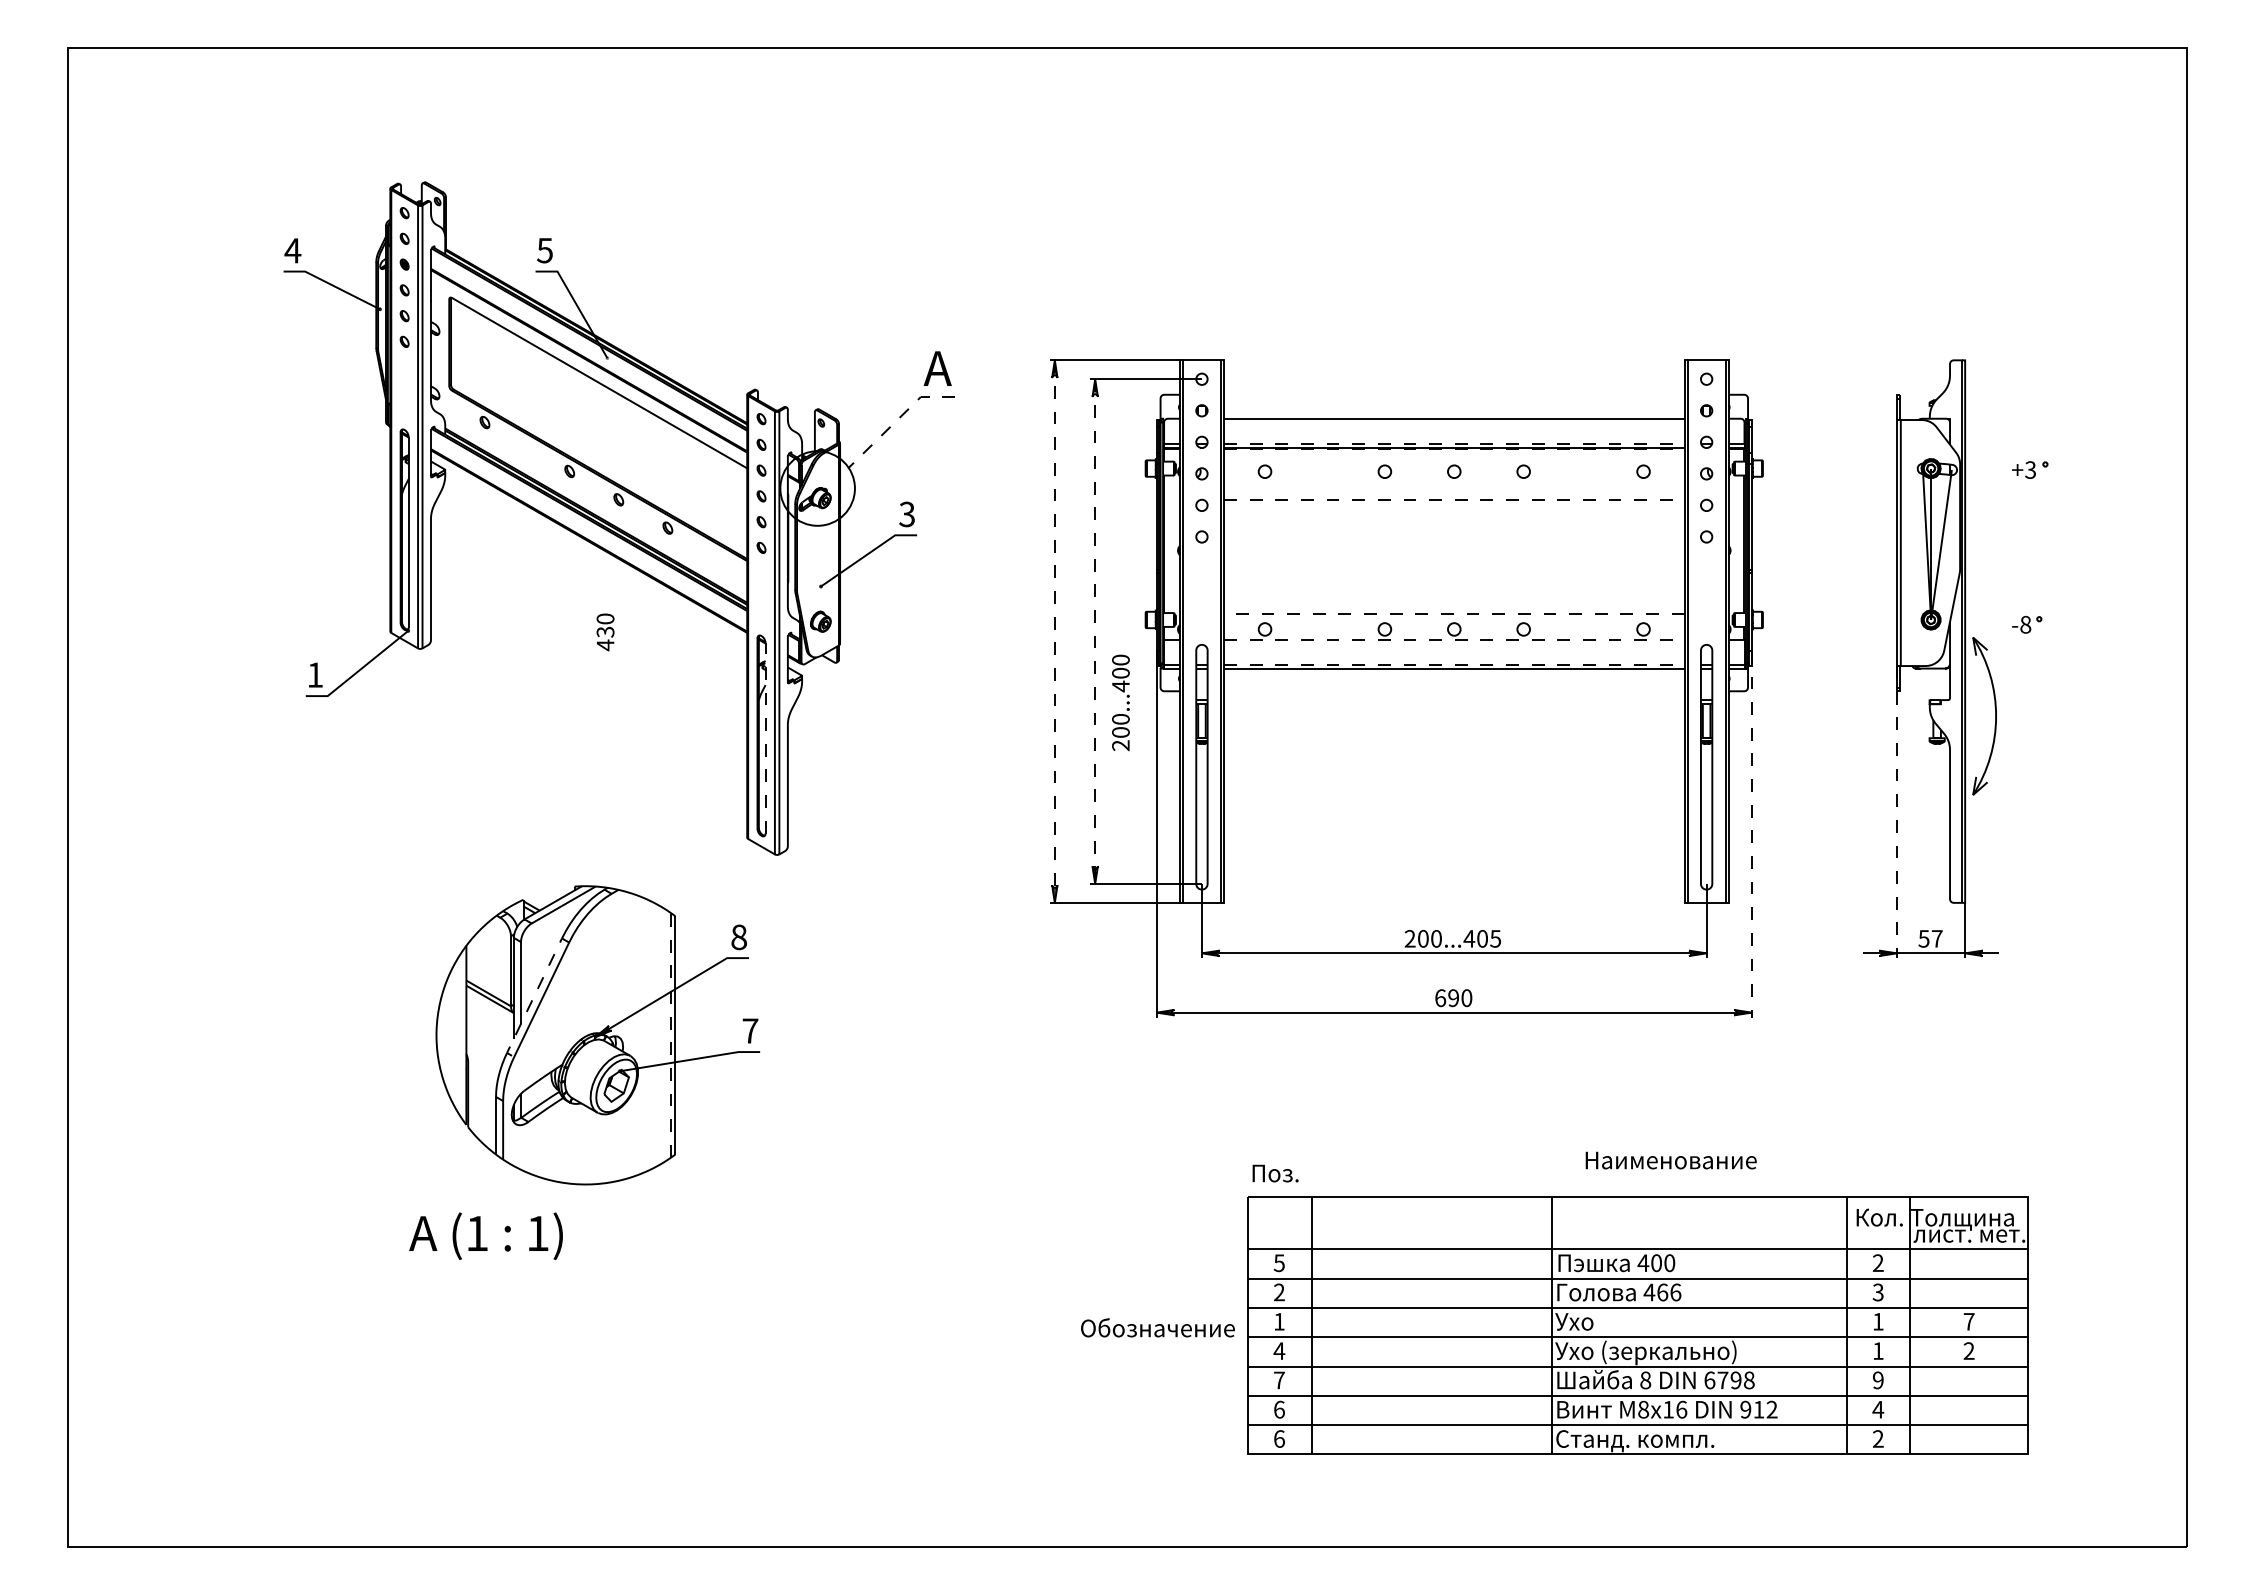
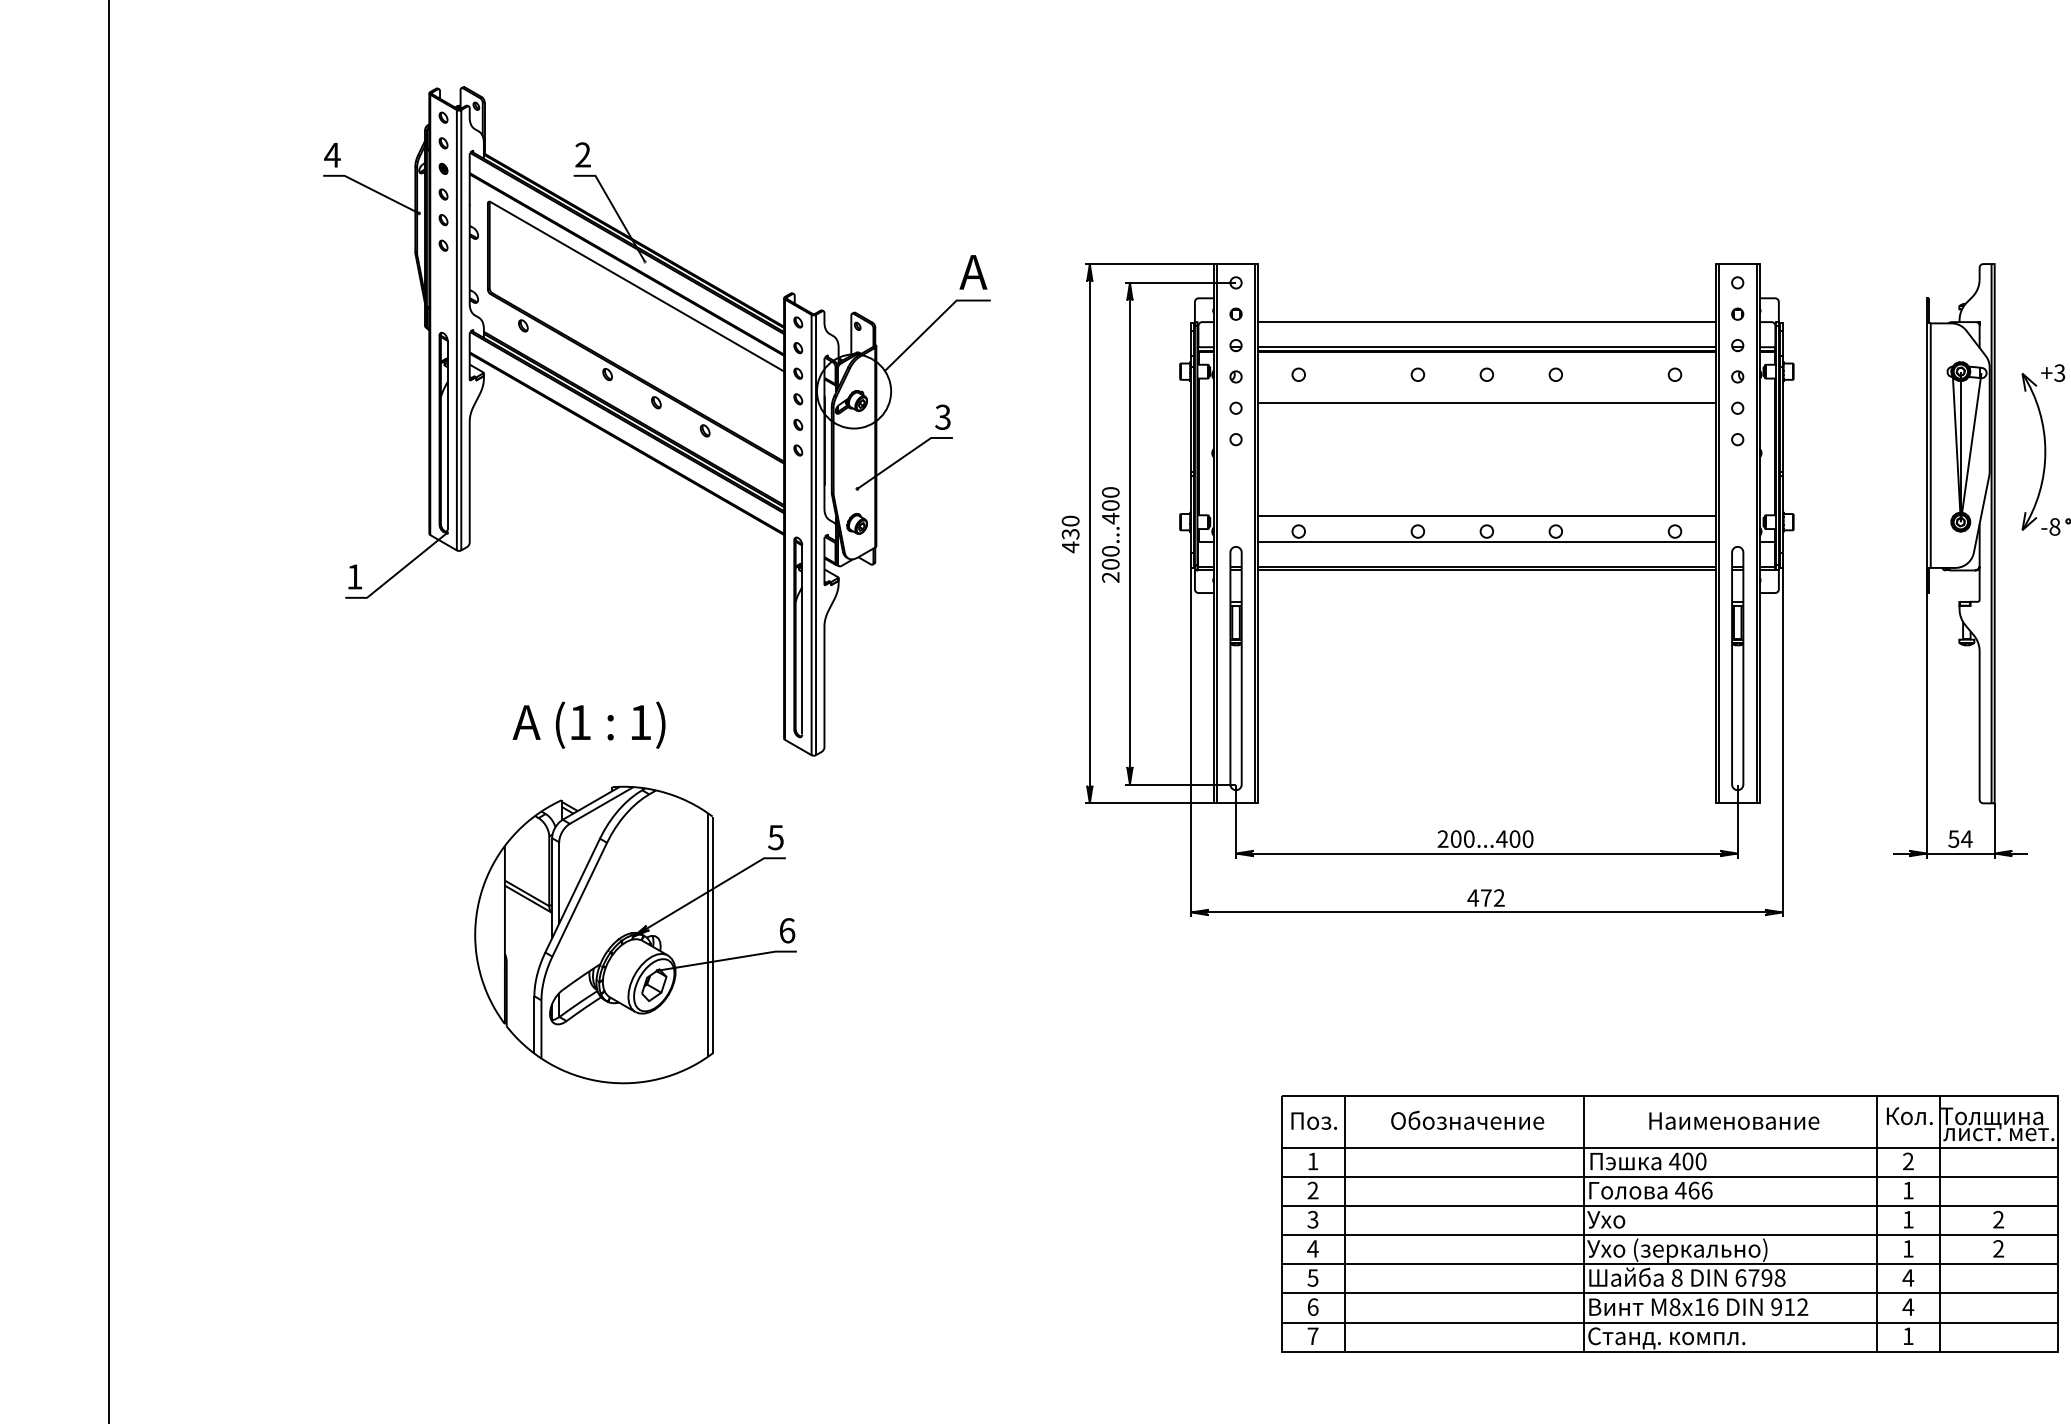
text: (544, 250) -> (582, 154), 5 -> 2
line: (897, 419) -> (933, 322), dashed -> solid
line: (1454, 443) -> (1487, 346), dashed -> solid
line: (1454, 449) -> (1487, 352), dashed -> solid
line: (1454, 500) -> (1487, 403), dashed -> solid
line: (1453, 613) -> (1486, 515), dashed -> solid
text: (605, 632) -> (1070, 534), moved
line: (1054, 632) -> (1089, 534), dashed -> solid
line: (1095, 632) -> (1130, 534), dashed -> solid
line: (1454, 639) -> (1487, 541), dashed -> solid
line: (1454, 664) -> (1487, 566), dashed -> solid
text: (1120, 702) -> (1110, 534), moved
part: (1995, 716) -> (2044, 452), moved
line: (765, 737) -> (802, 638), dashed -> solid
line: (1897, 812) -> (1927, 713), dashed -> solid
line: (1751, 834) -> (1782, 735), dashed -> solid
text: (739, 936) -> (776, 836), 8 -> 5
text: (1495, 938) -> (1527, 838), 200...405 -> 200...400
text: (1937, 938) -> (1967, 838), 57 -> 54
line: (534, 995) -> (572, 895), dashed -> solid
text: (1453, 998) -> (1486, 898), 690 -> 472
text: (750, 1030) -> (787, 930), 7 -> 6
line: (670, 1034) -> (707, 934), dashed -> solid
text: (1670, 1160) -> (1733, 1121), moved
text: (1275, 1173) -> (1314, 1121), moved
text: (485, 1236) -> (588, 725), moved
text: (1278, 1263) -> (1312, 1161), 5 -> 1
text: (1877, 1292) -> (1907, 1190), 3 -> 1
text: (1278, 1321) -> (1312, 1219), 1 -> 3
text: (1968, 1321) -> (1998, 1219), 7 -> 2
text: (1157, 1327) -> (1467, 1120), moved
text: (1278, 1380) -> (1312, 1278), 7 -> 5
text: (1878, 1380) -> (1908, 1278), 9 -> 4
text: (1279, 1438) -> (1313, 1335), 6 -> 7
text: (1878, 1438) -> (1908, 1335), 2 -> 1

